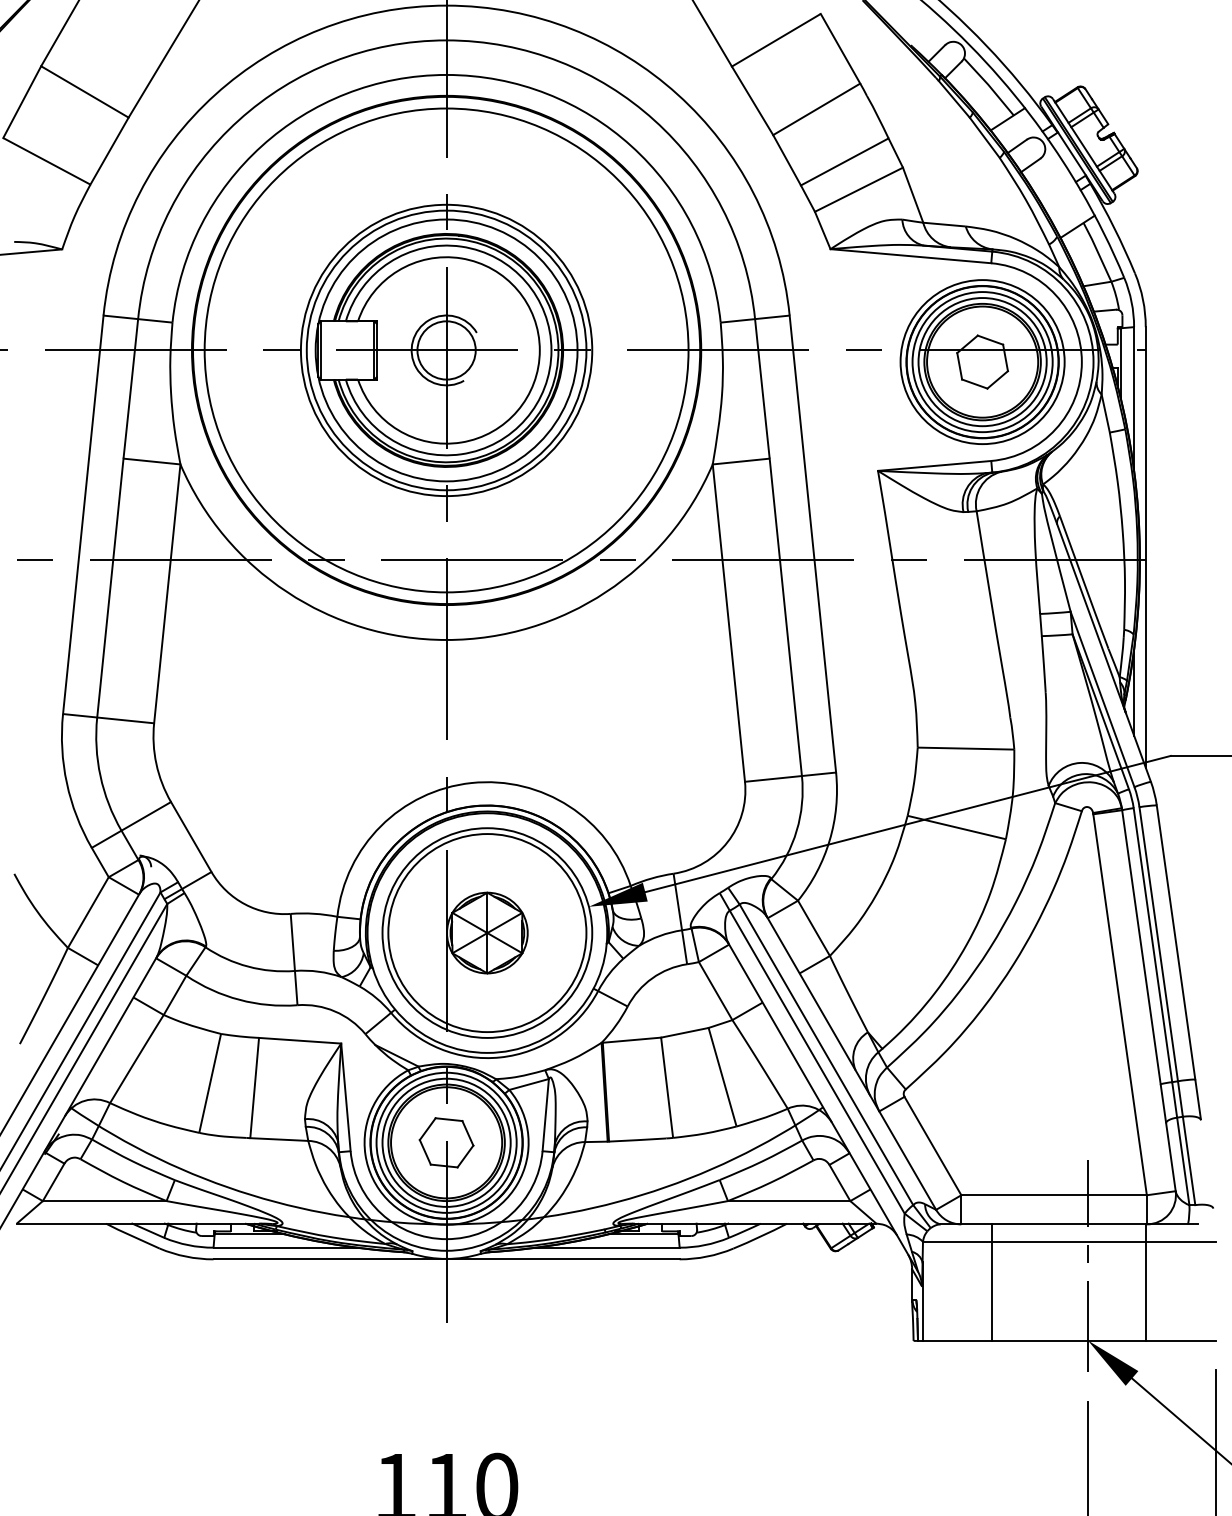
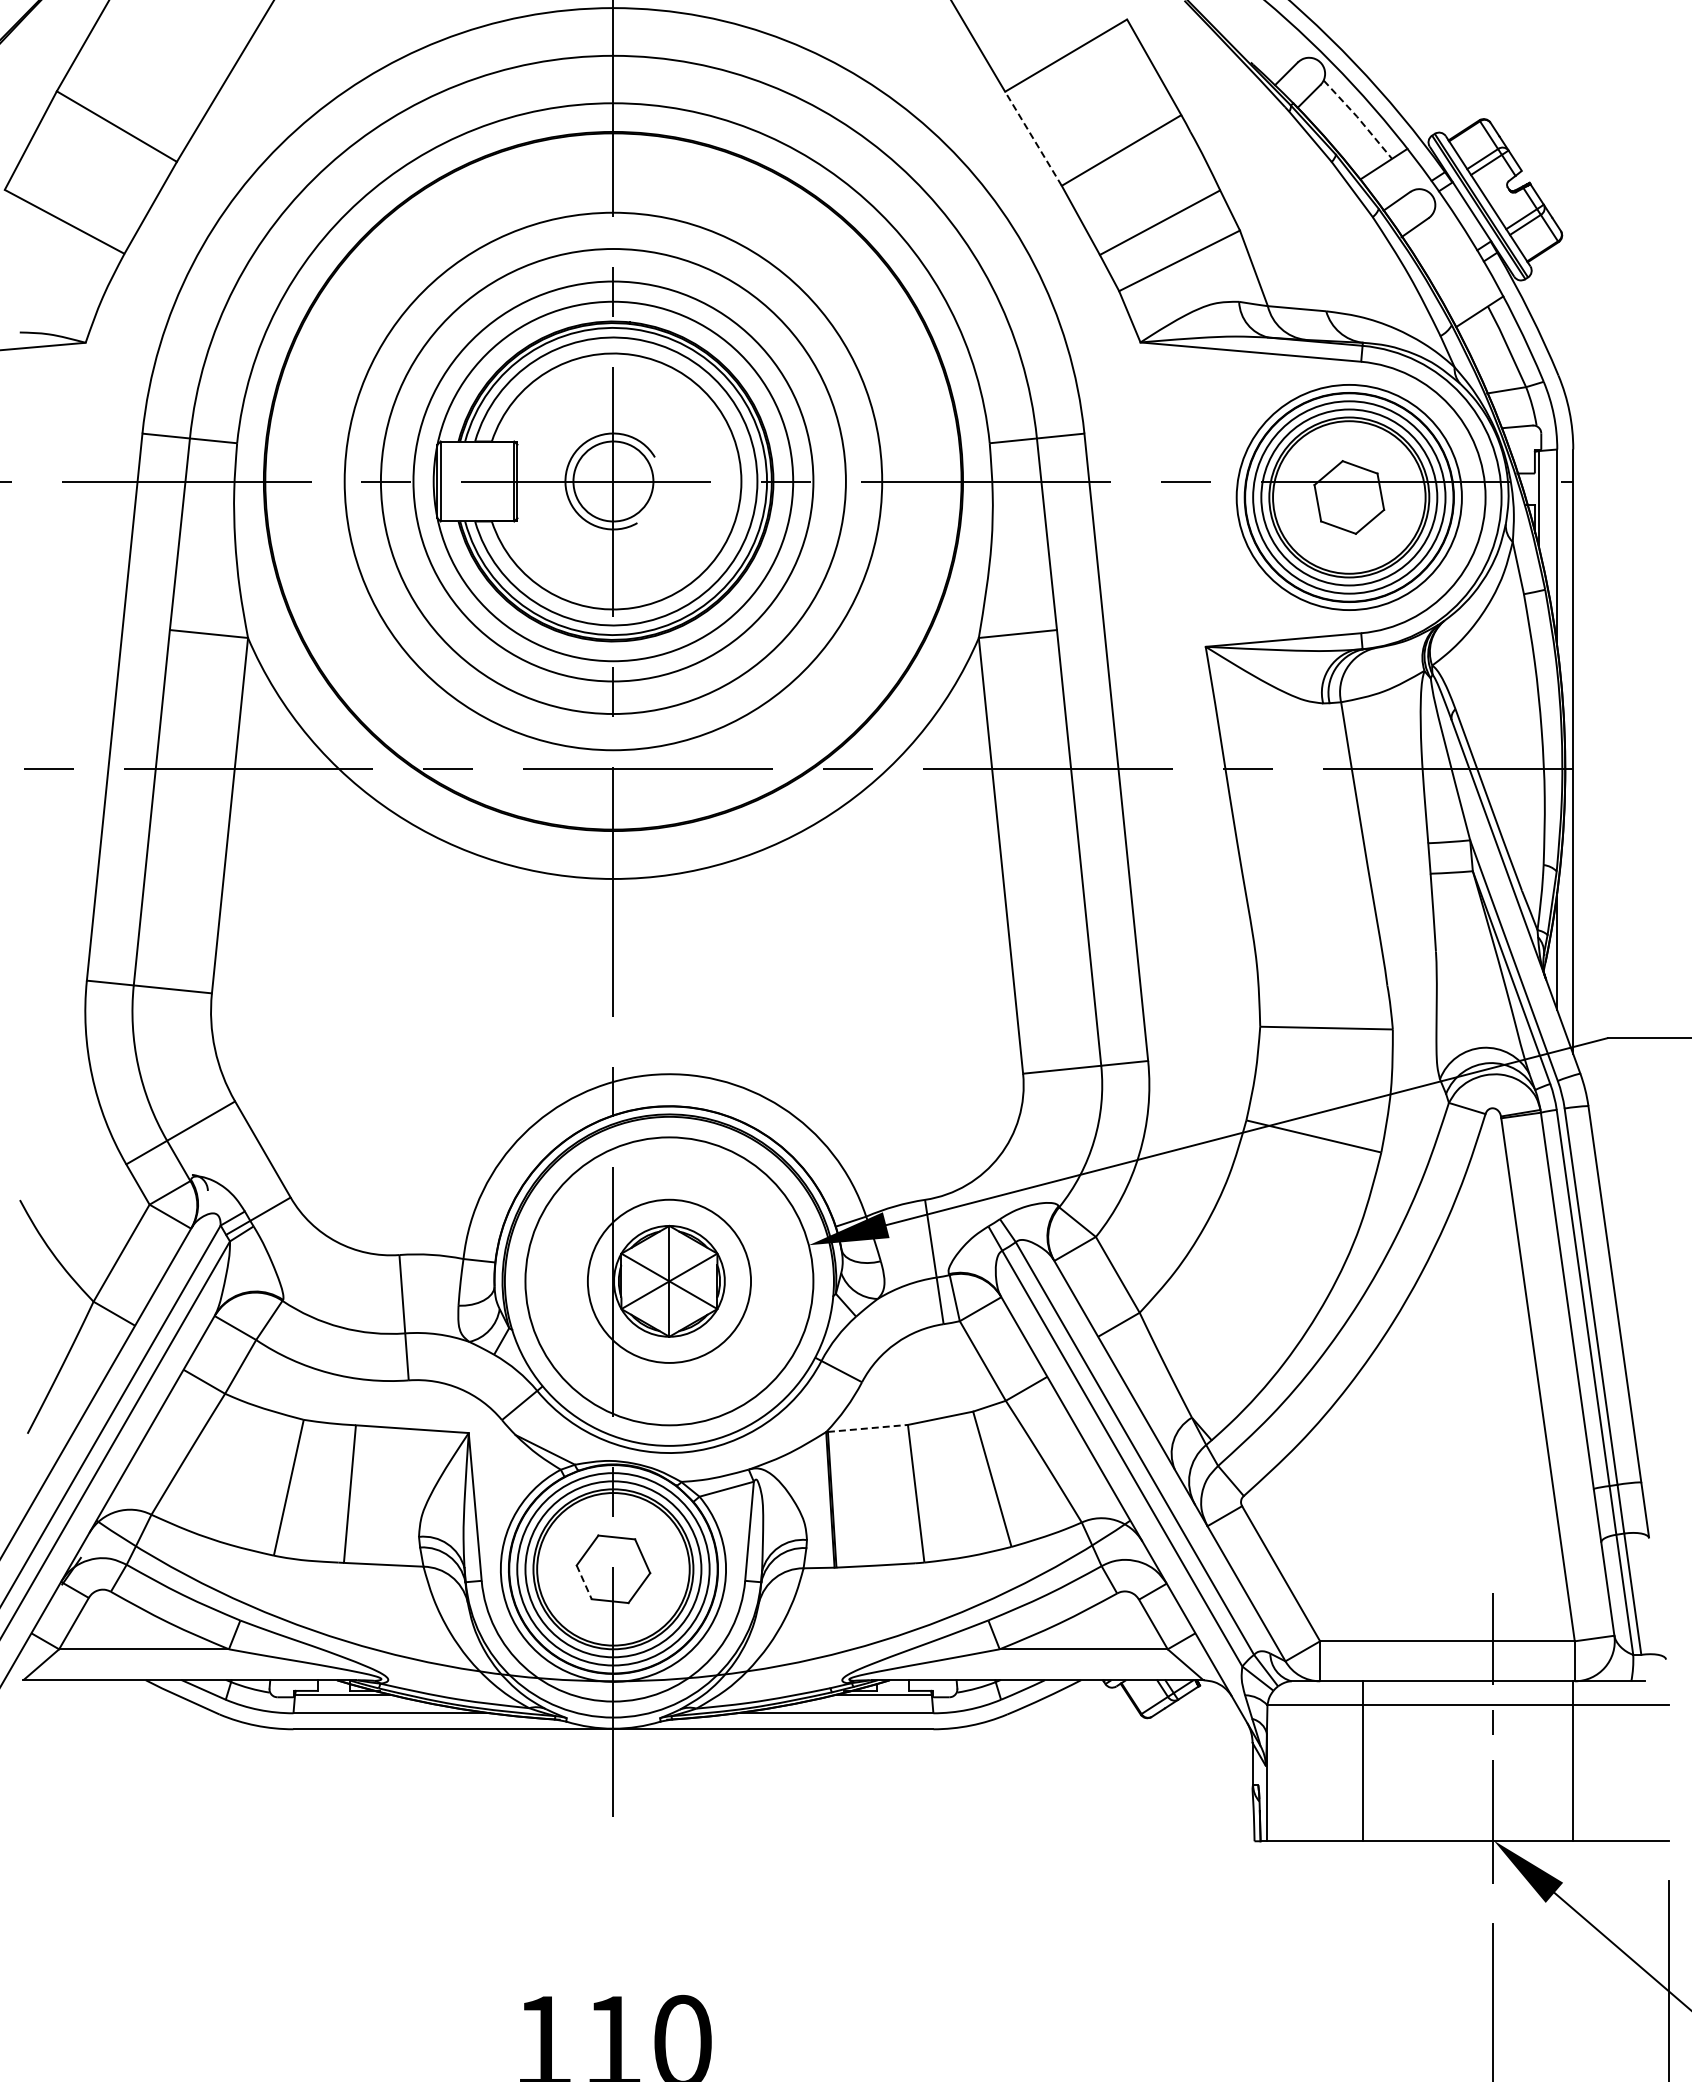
line: (989, 86) -> (1358, 118), solid -> dashed
line: (752, 100) -> (1033, 138), solid -> dashed
circle: (446, 350) -> (613, 481), size x0.7
circle: (446, 350) -> (613, 481), size x1.4
circle: (487, 933) -> (669, 1281), size x0.6
line: (632, 1040) -> (868, 1428), solid -> dashed
line: (425, 1152) -> (584, 1582), solid -> dashed

